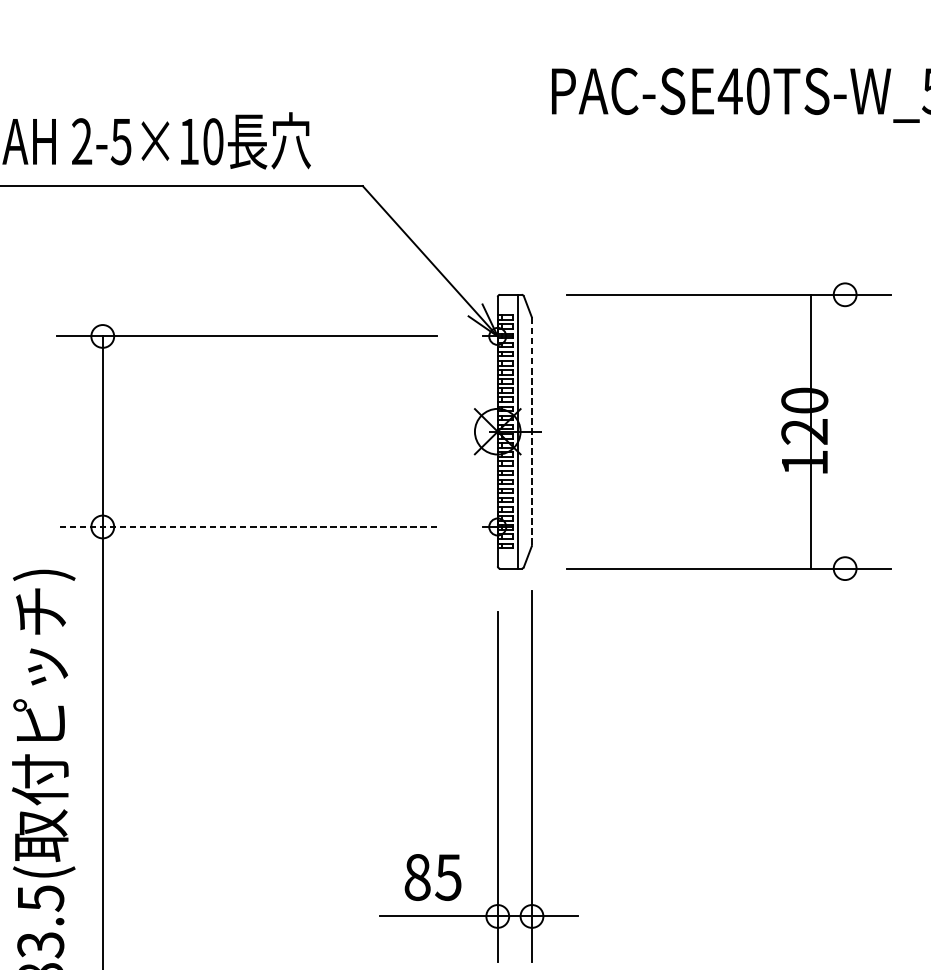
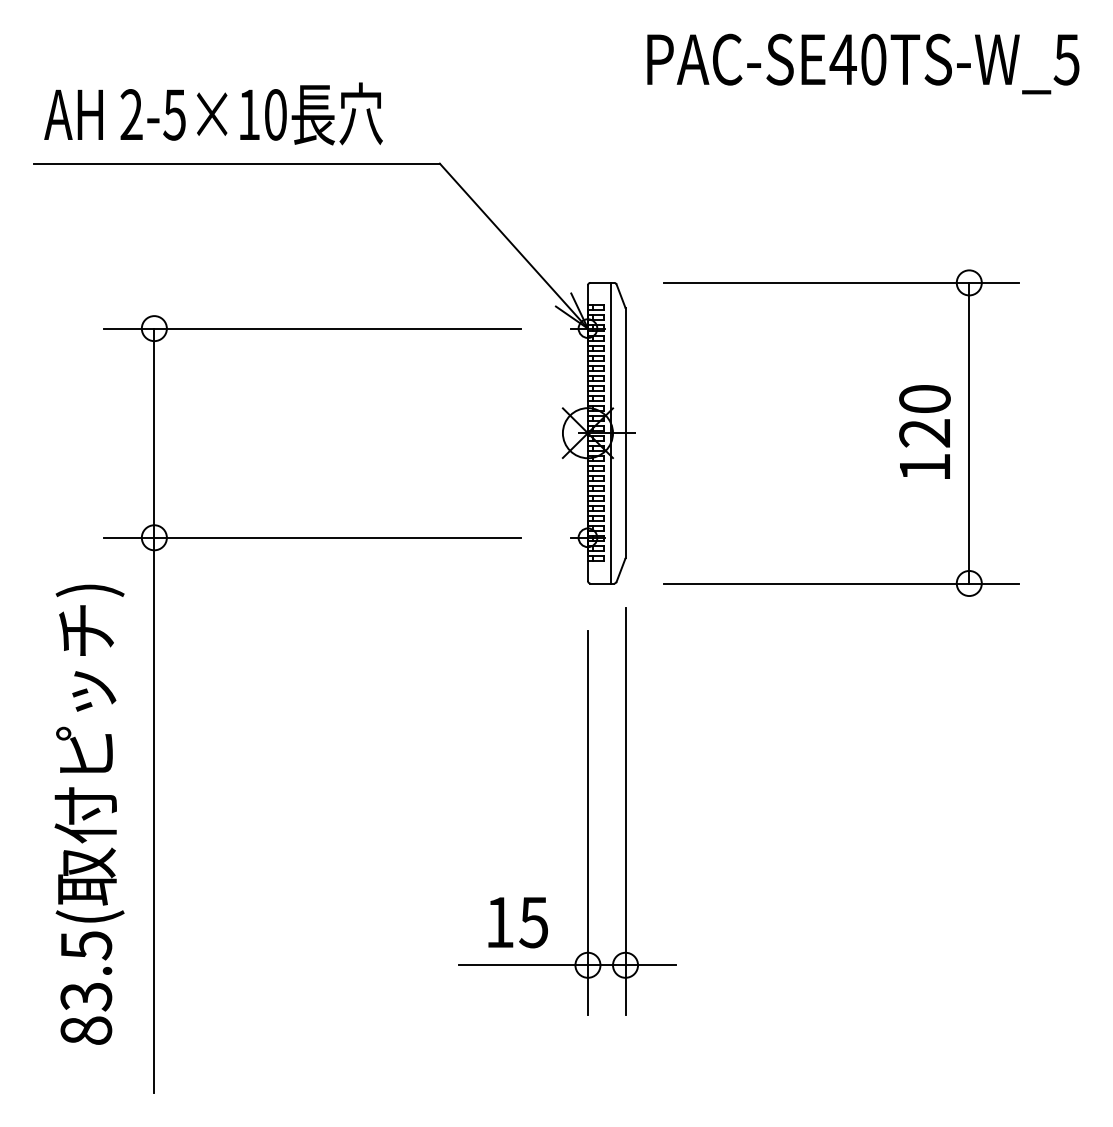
line: (531, 431) -> (625, 433), dashed -> solid
line: (811, 431) -> (969, 432), moved
line: (246, 526) -> (312, 537), dashed -> solid
text: (418, 877) -> (500, 922), 85 -> 15

